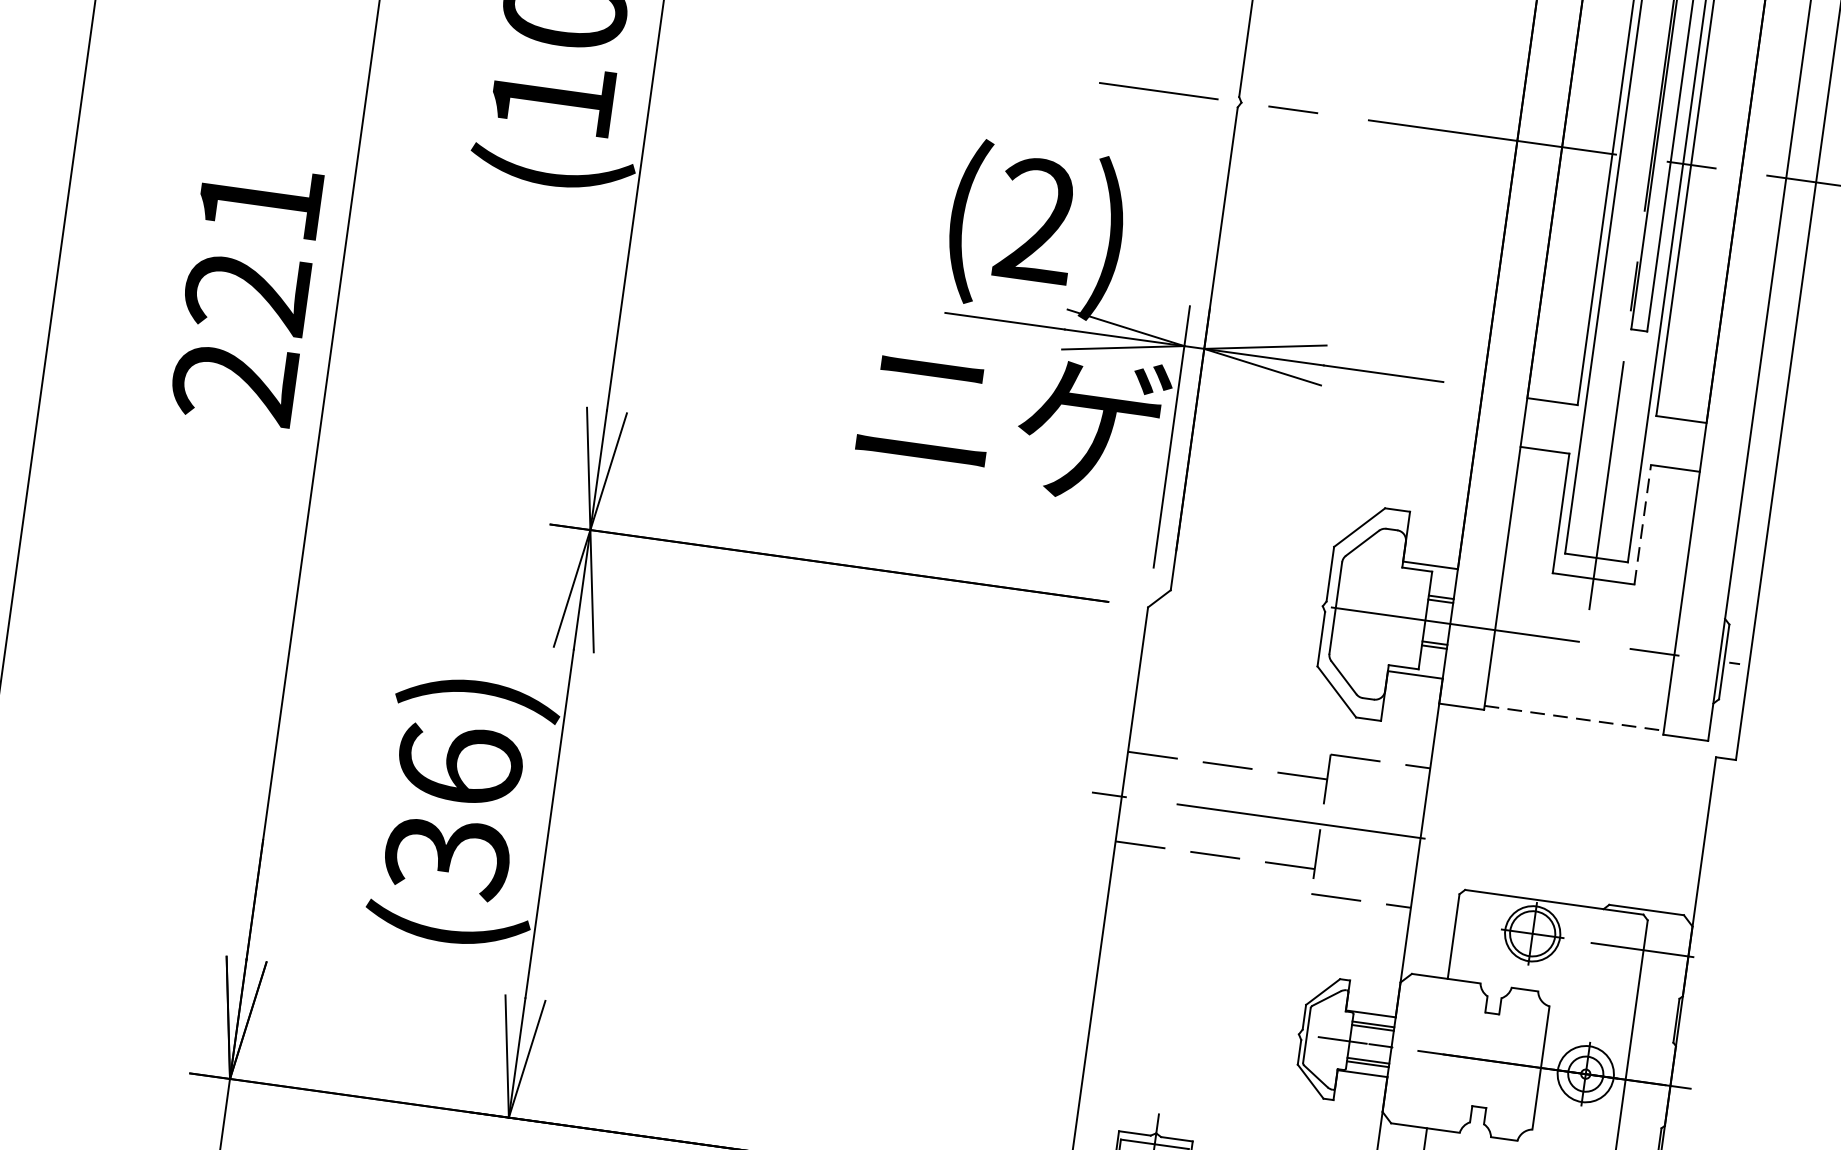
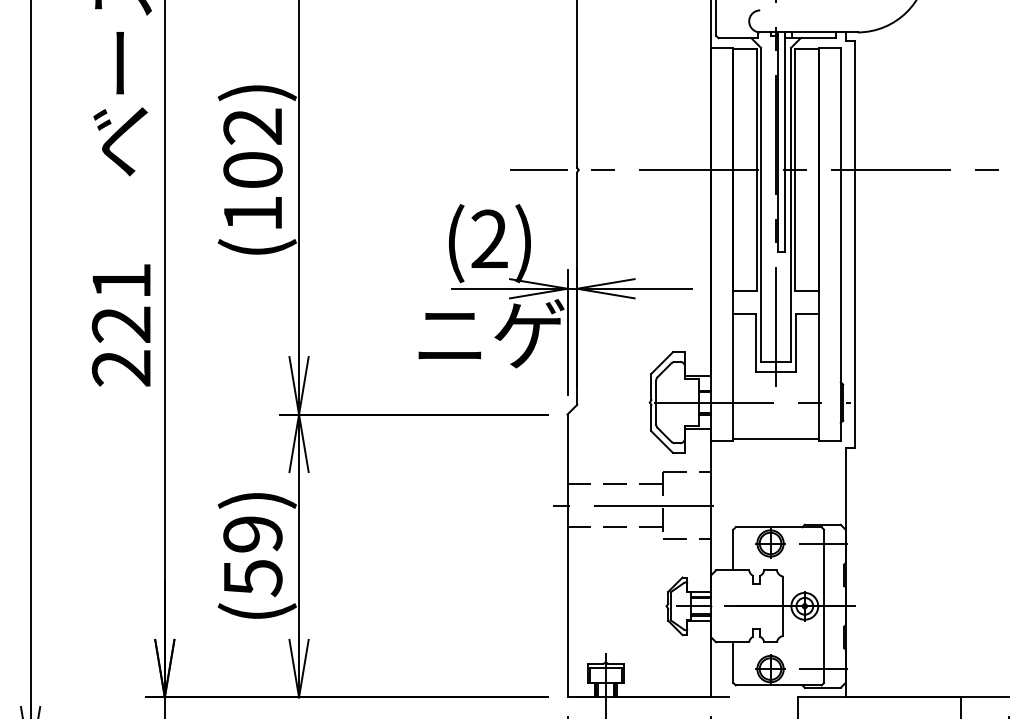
line: (1642, 525) -> (795, 343), dashed -> solid
line: (1575, 717) -> (776, 438), dashed -> solid
text: (452, 811) -> (252, 556), (36) -> (59)

